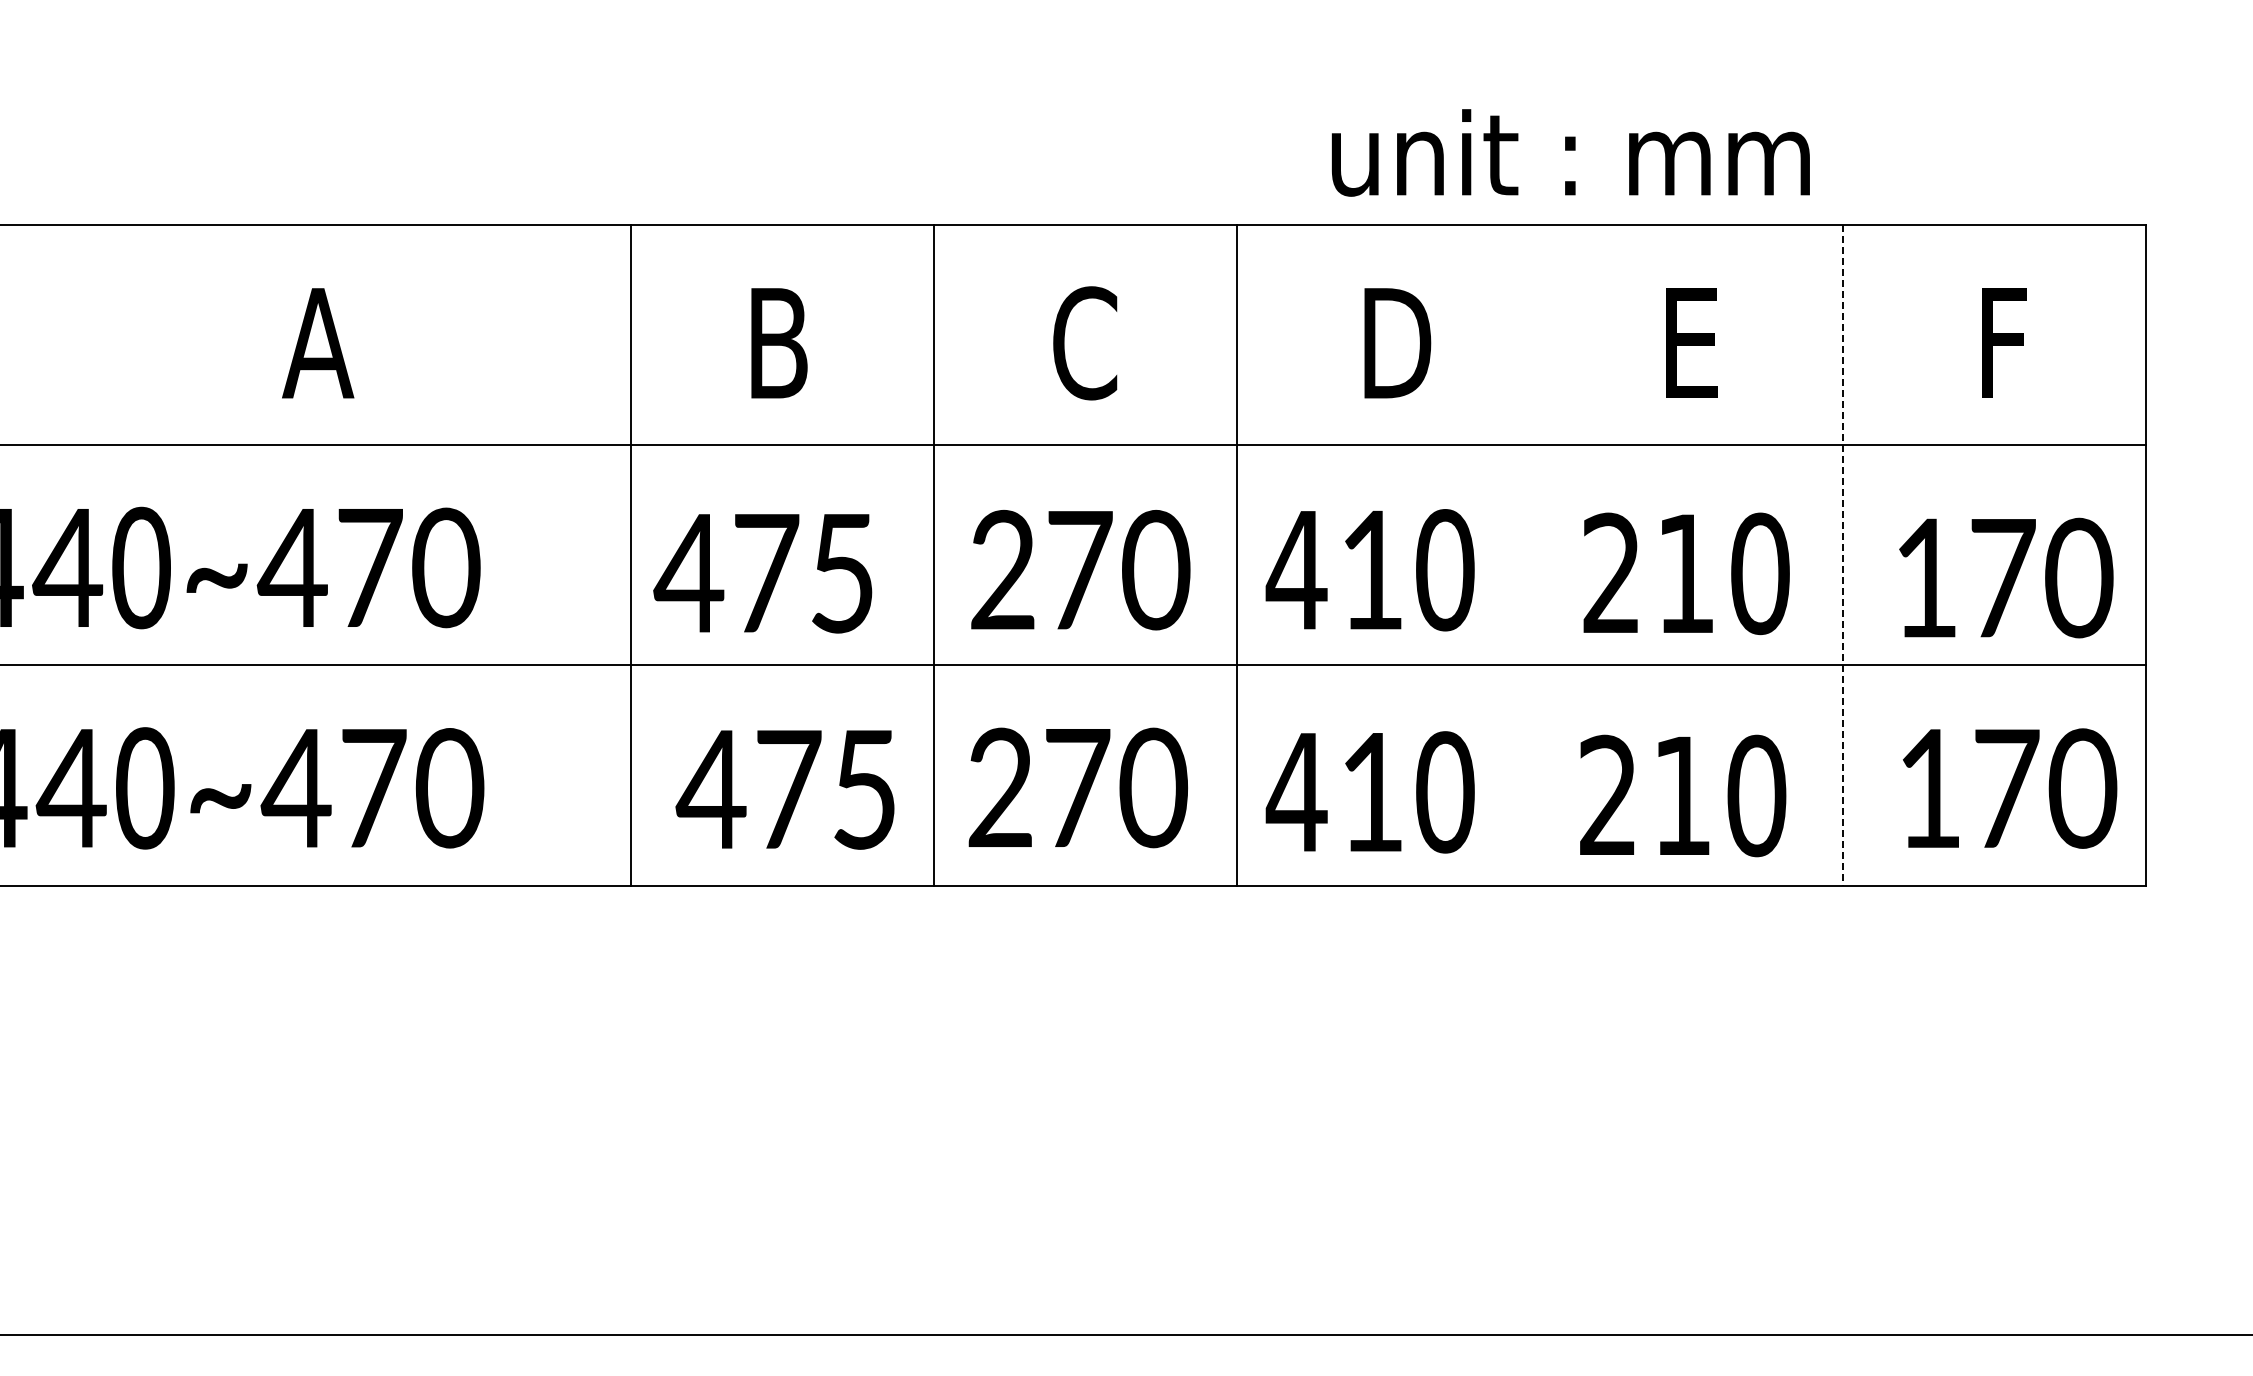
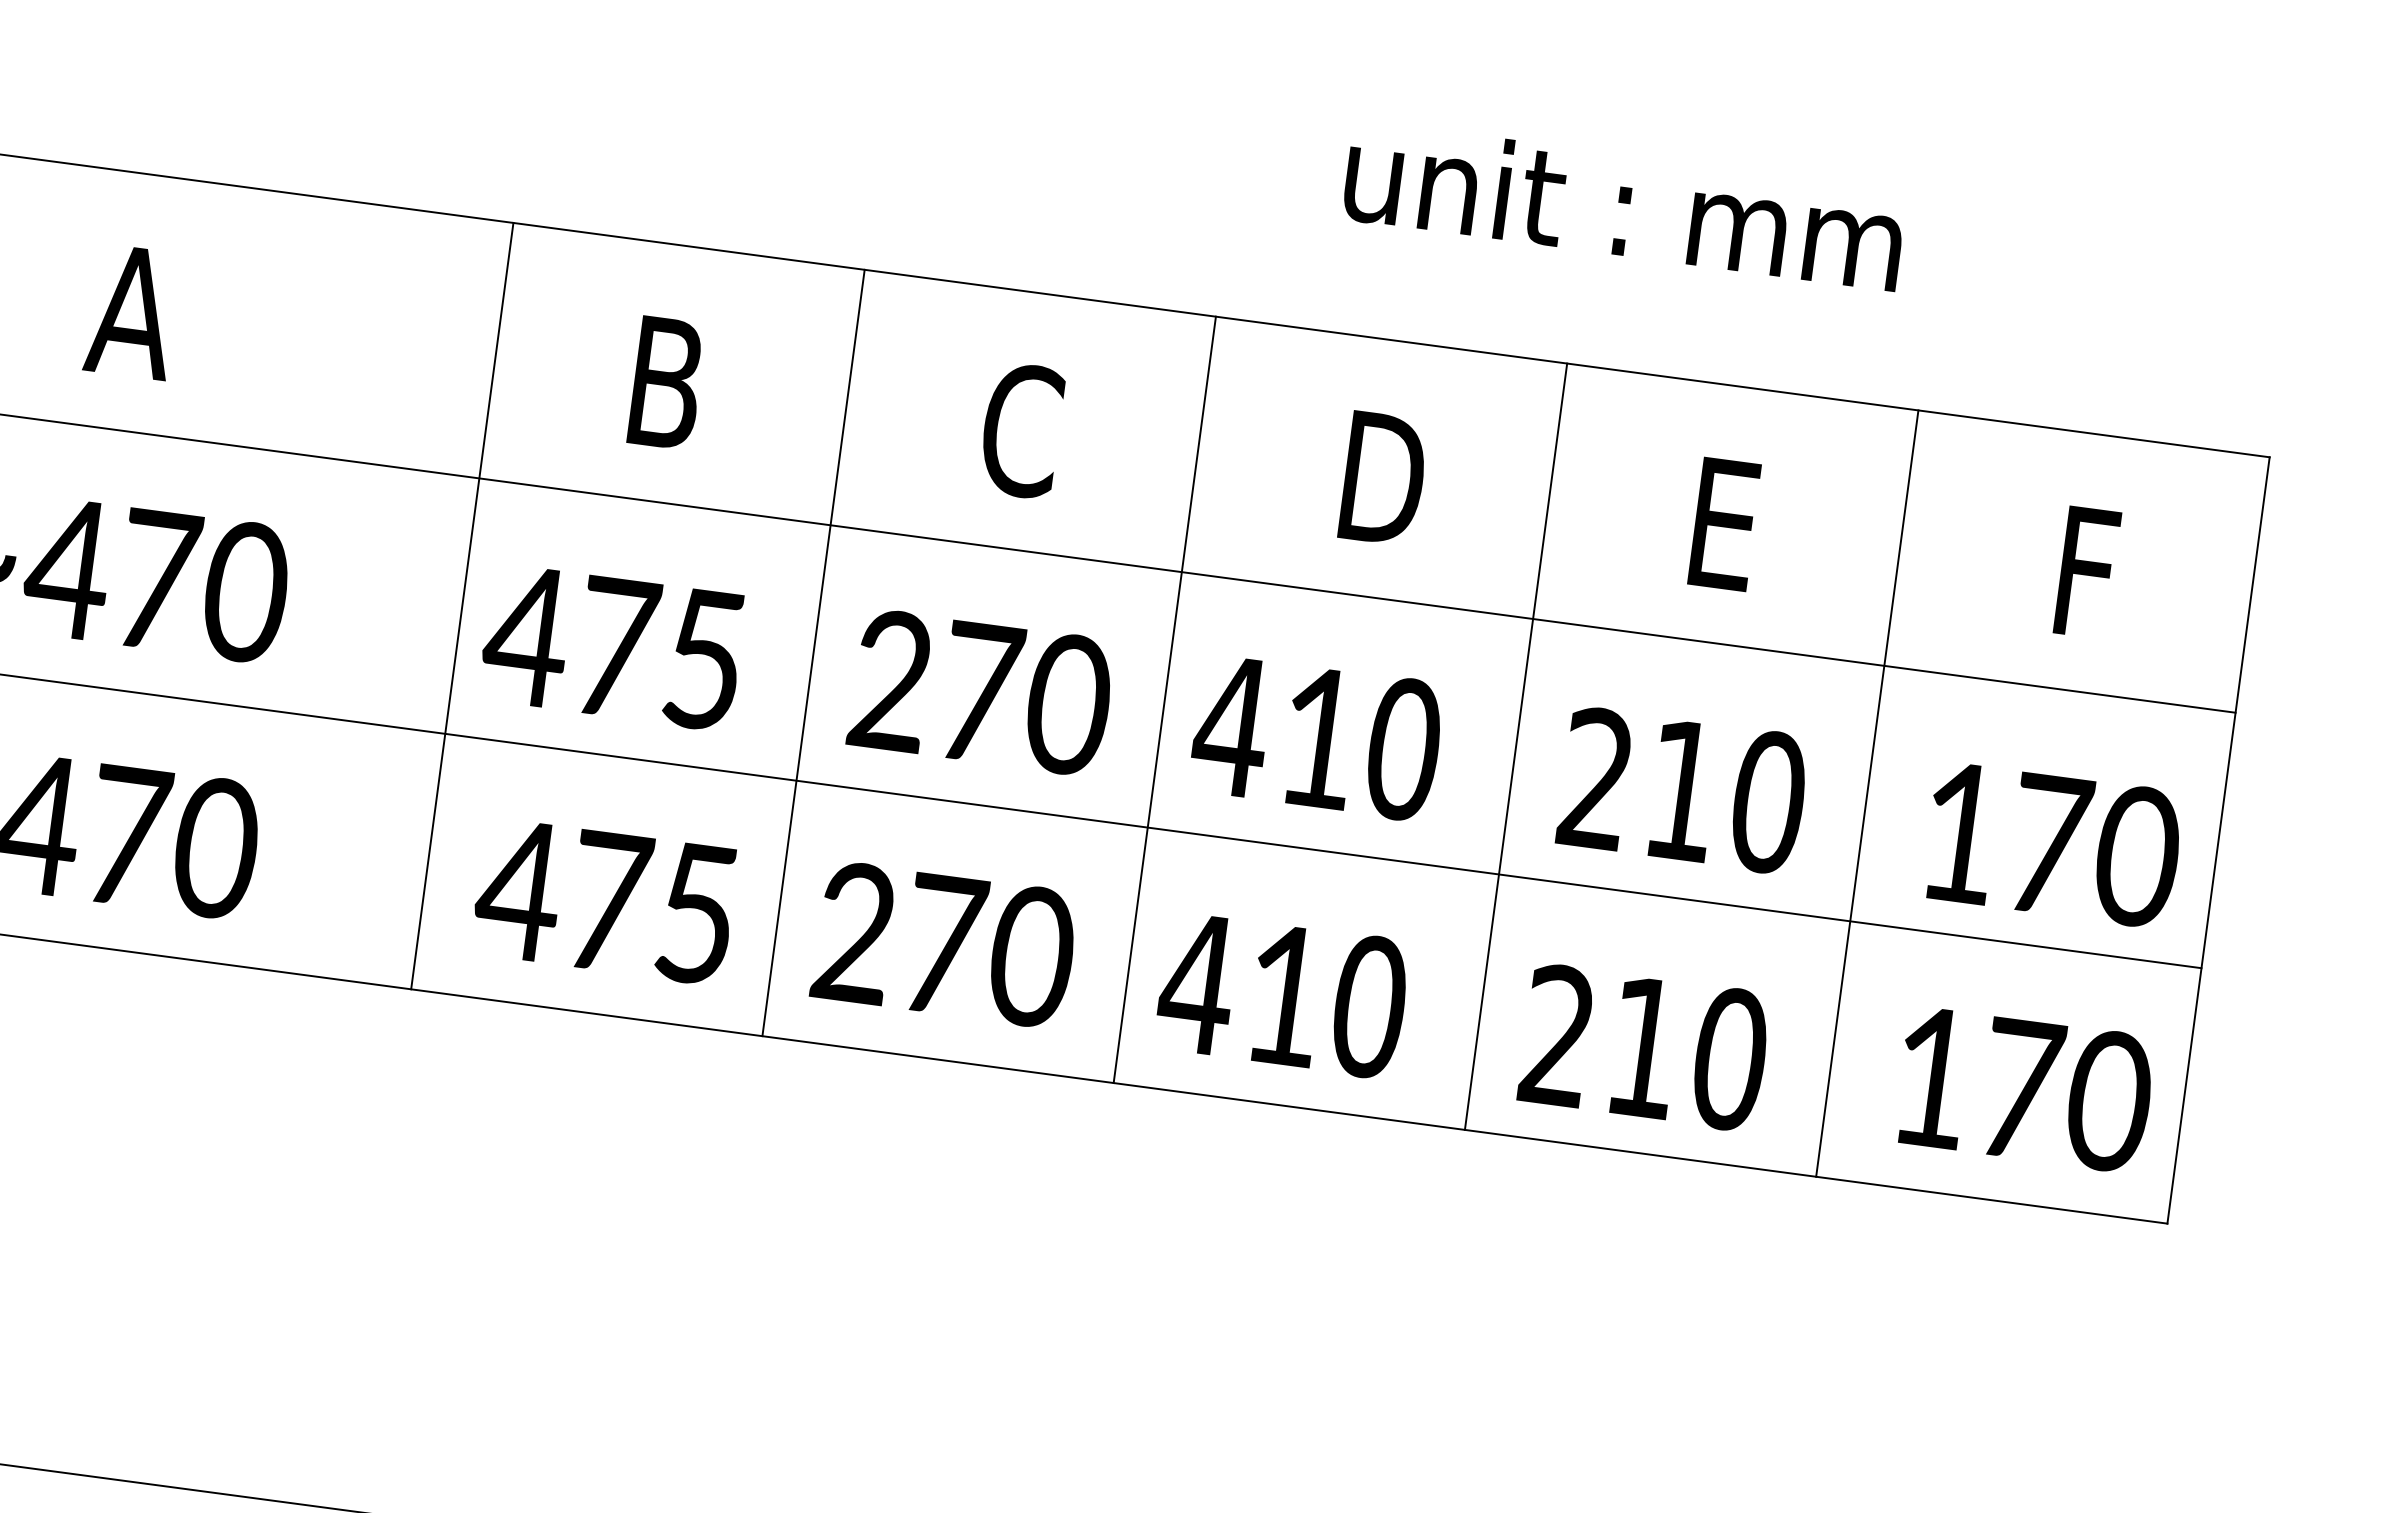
text: (1570, 152) -> (1624, 205), moved
line: (1540, 554) -> (1516, 745), added
line: (1842, 555) -> (1866, 793), dashed -> solid

